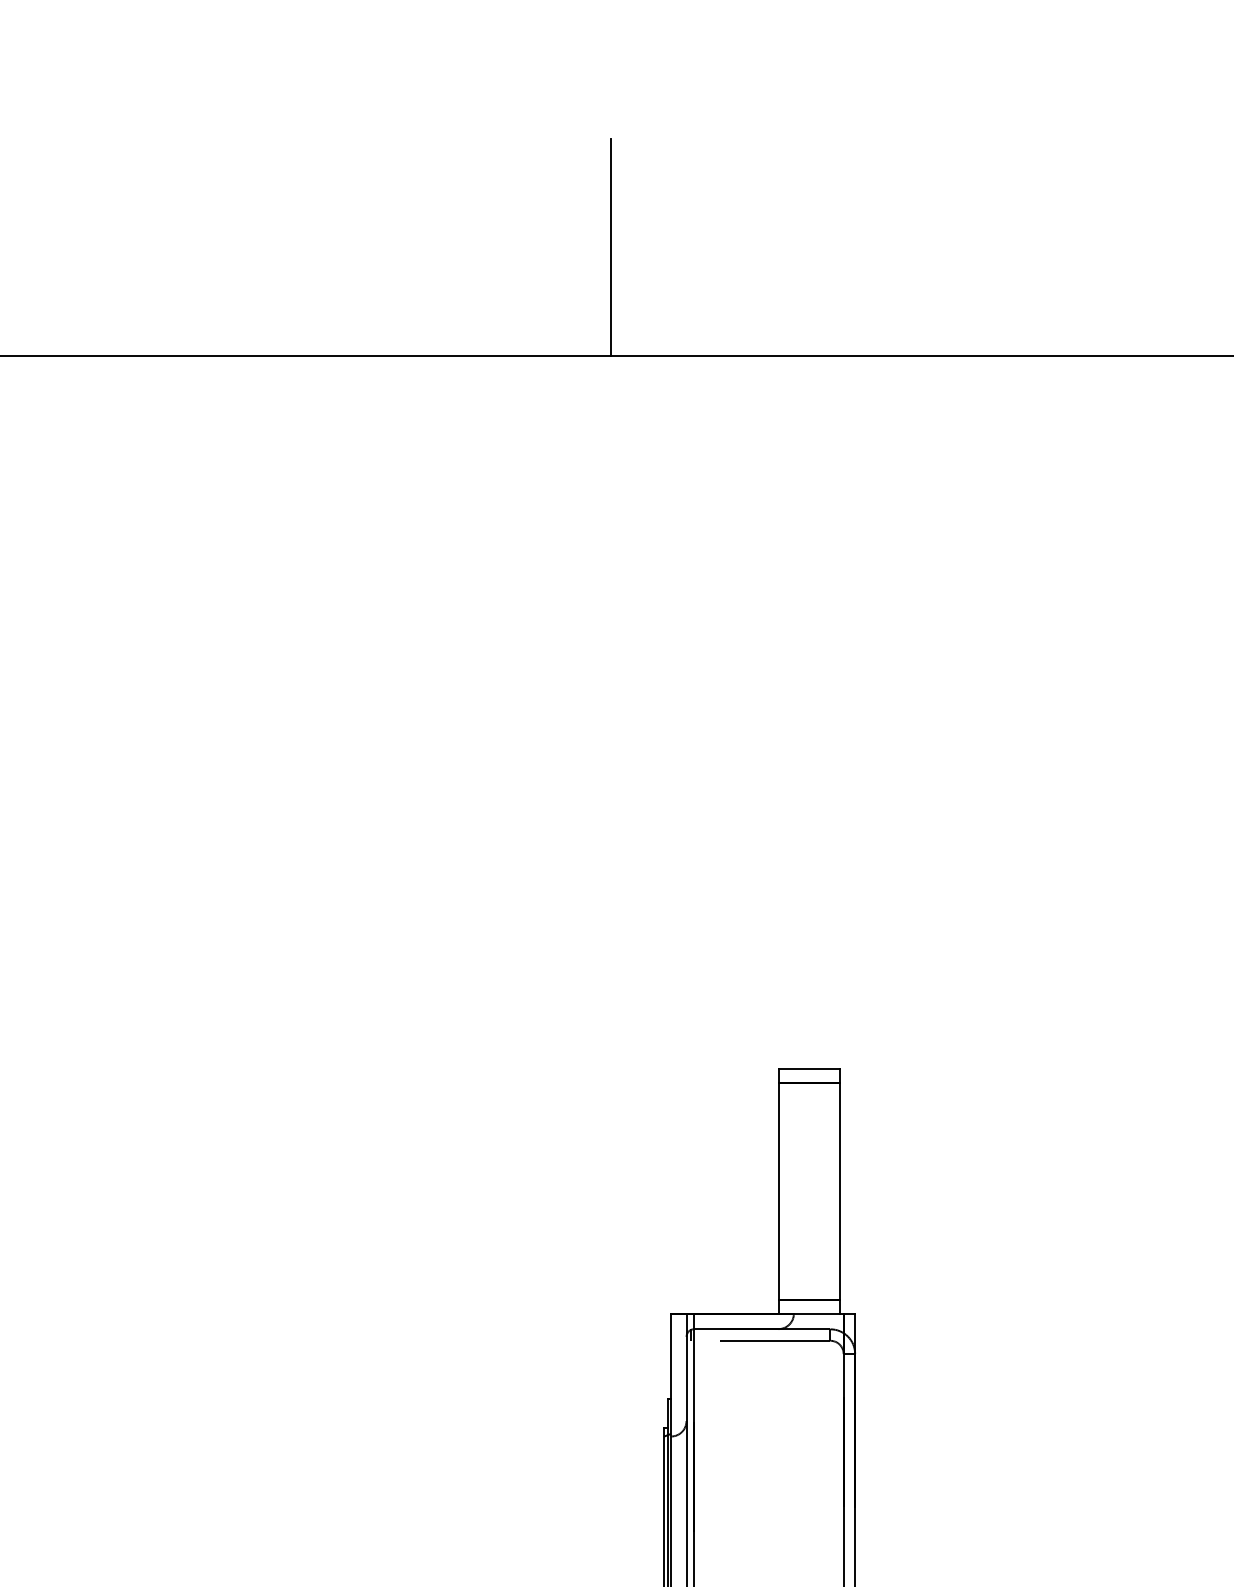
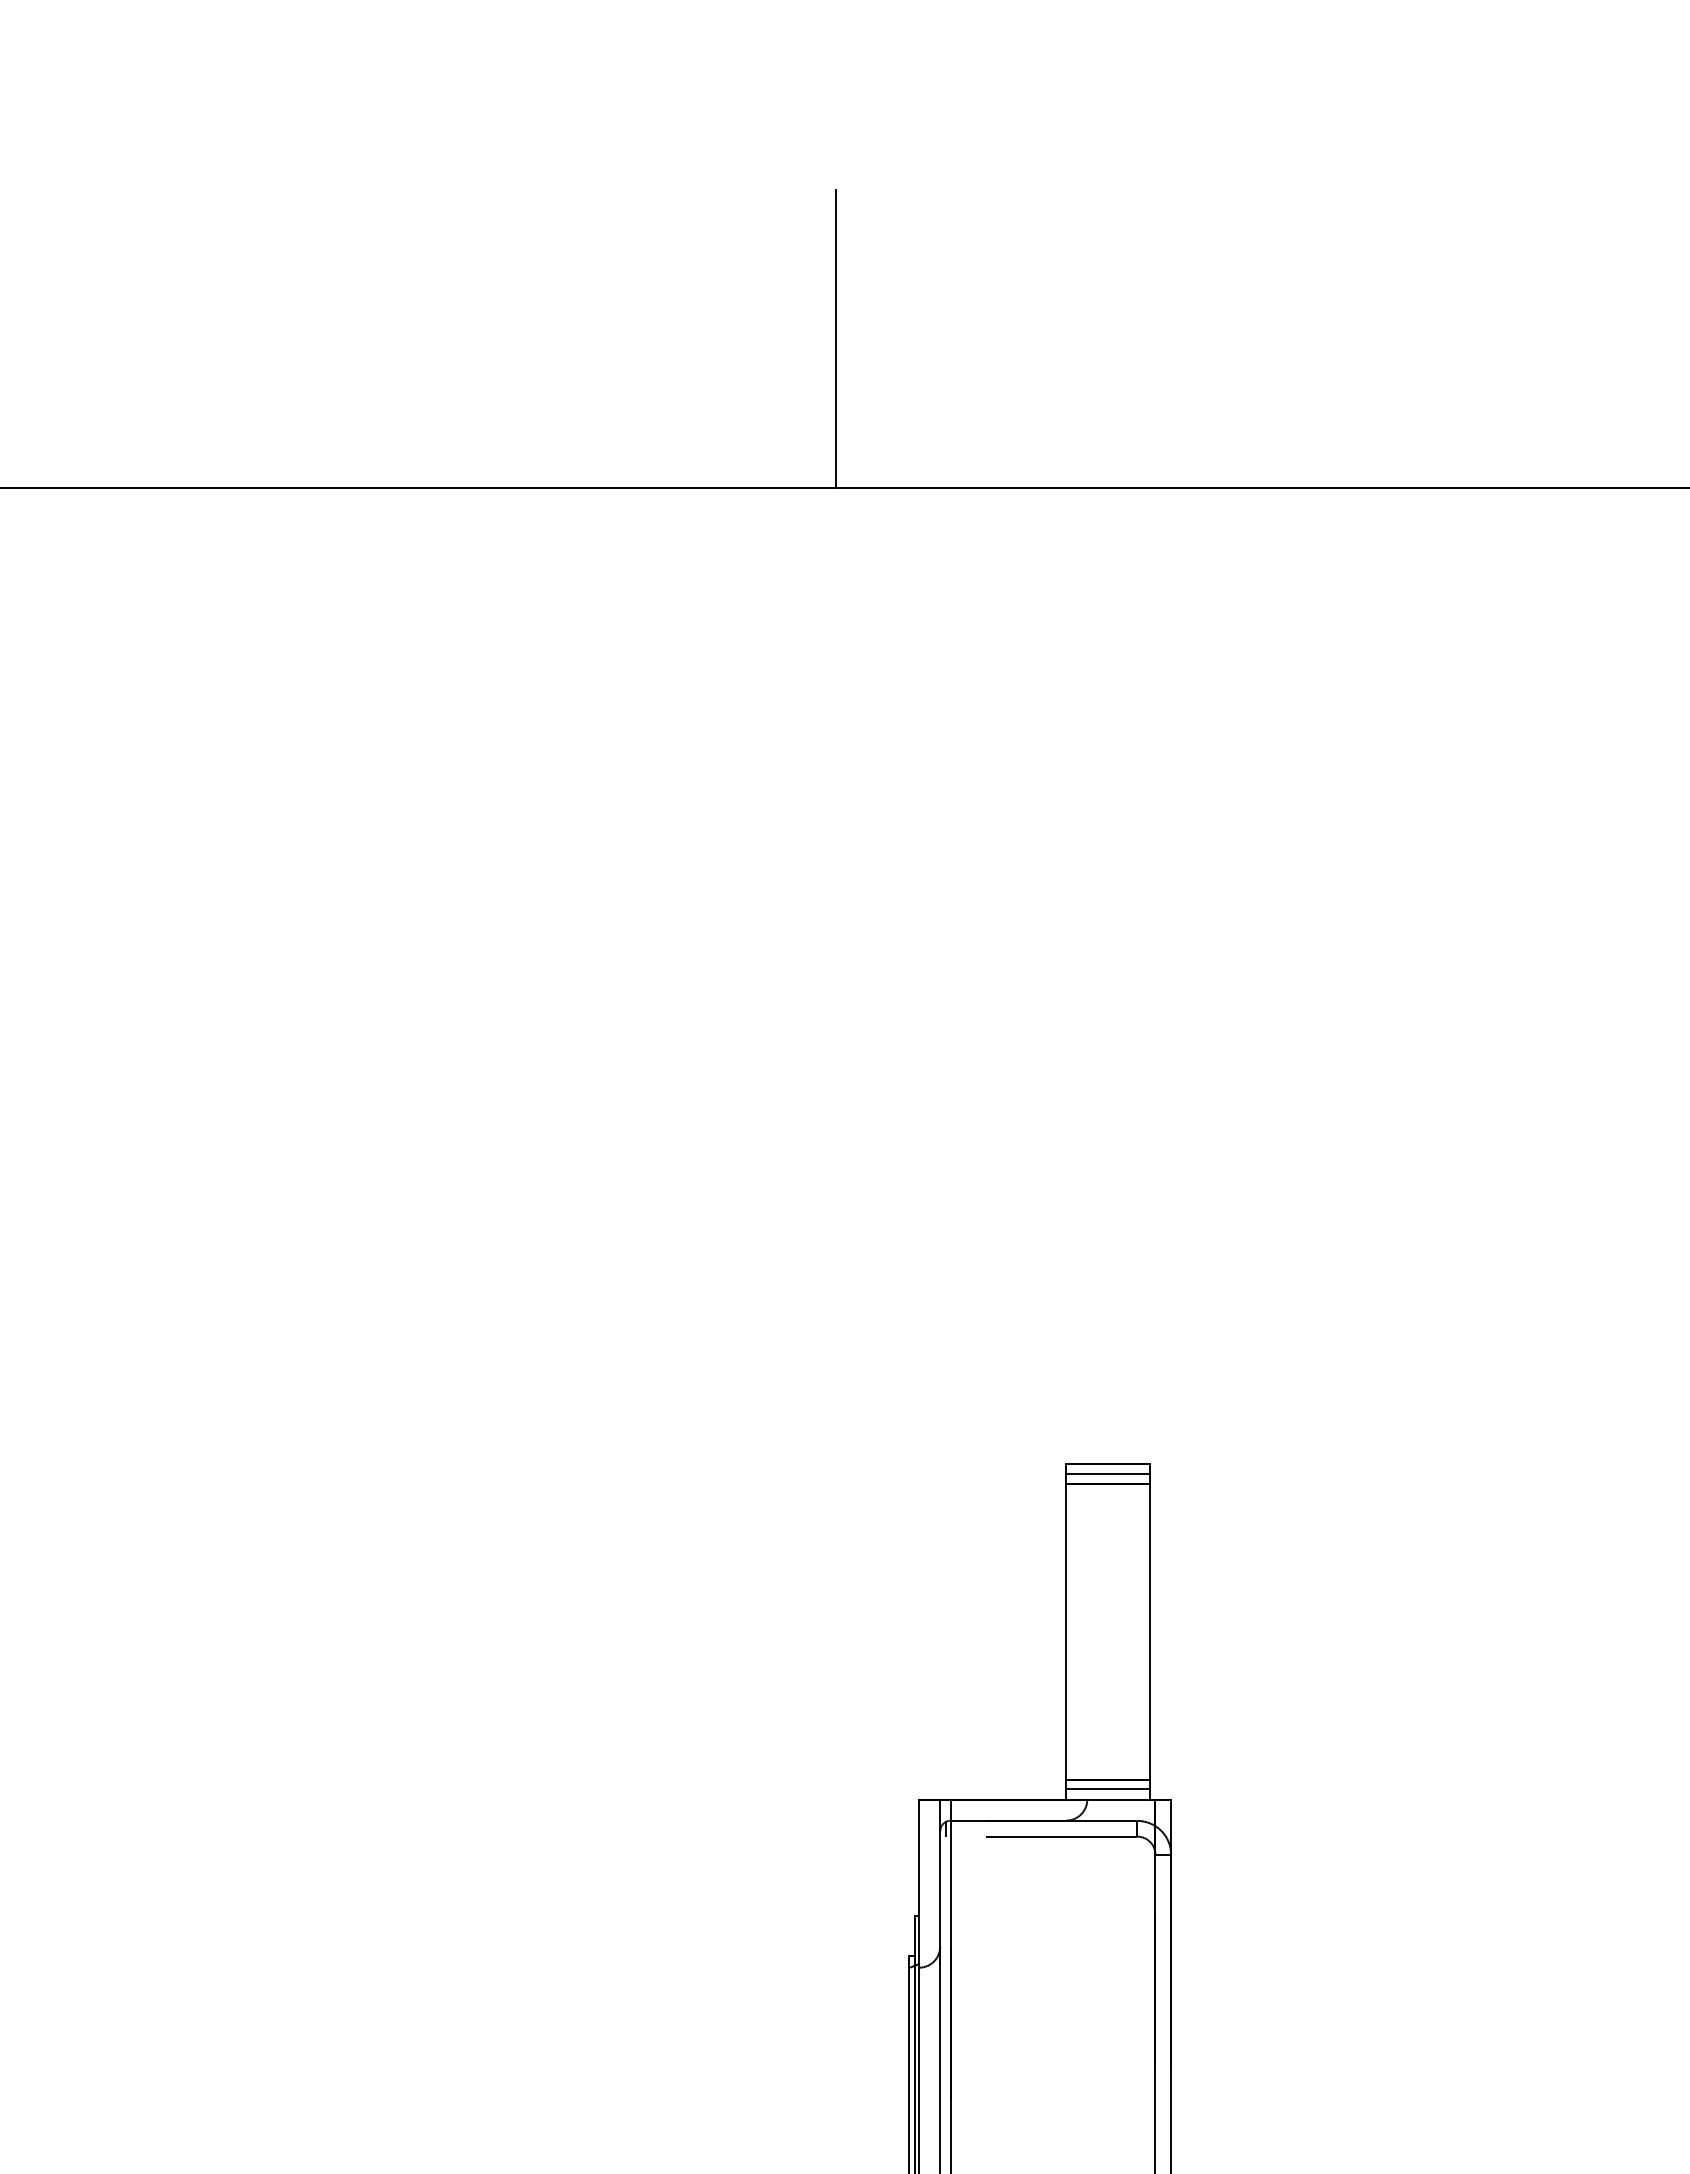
line: (809, 1076) -> (1108, 1474), added
line: (809, 1306) -> (1108, 1789), added

